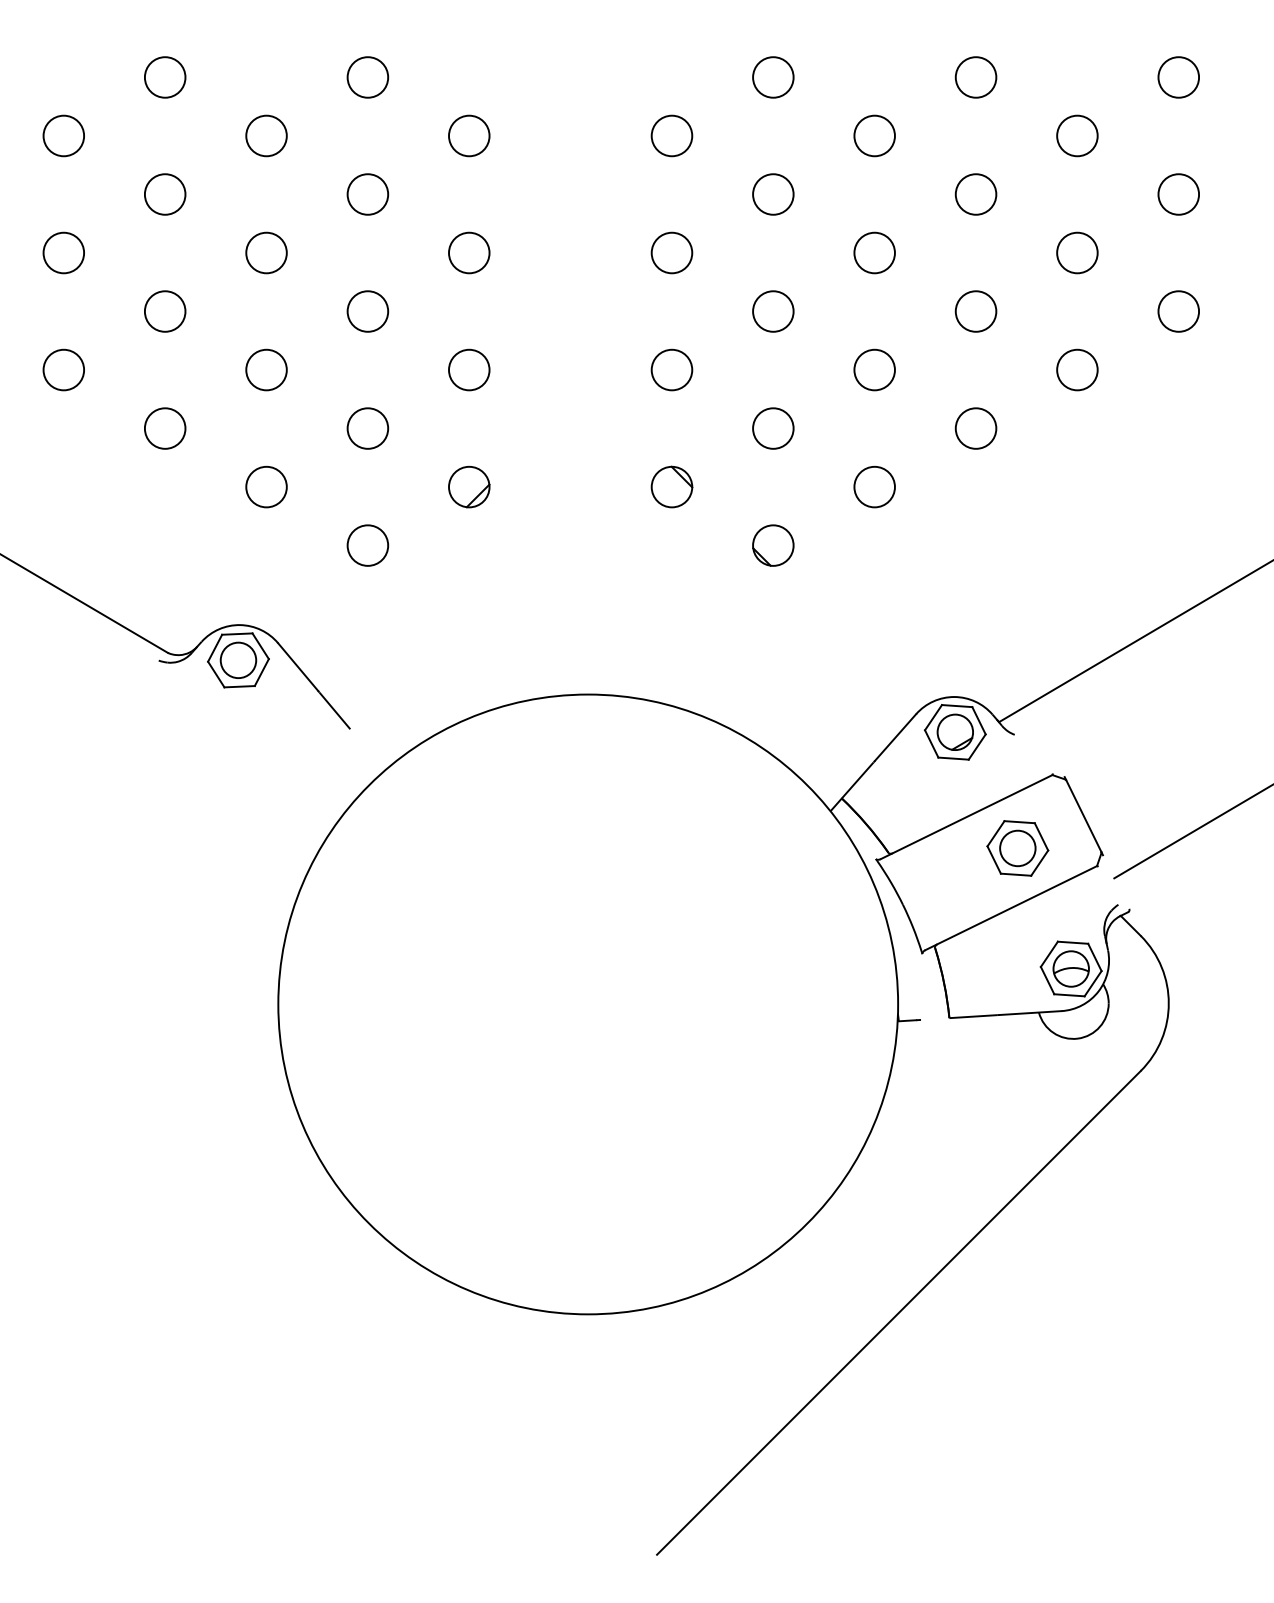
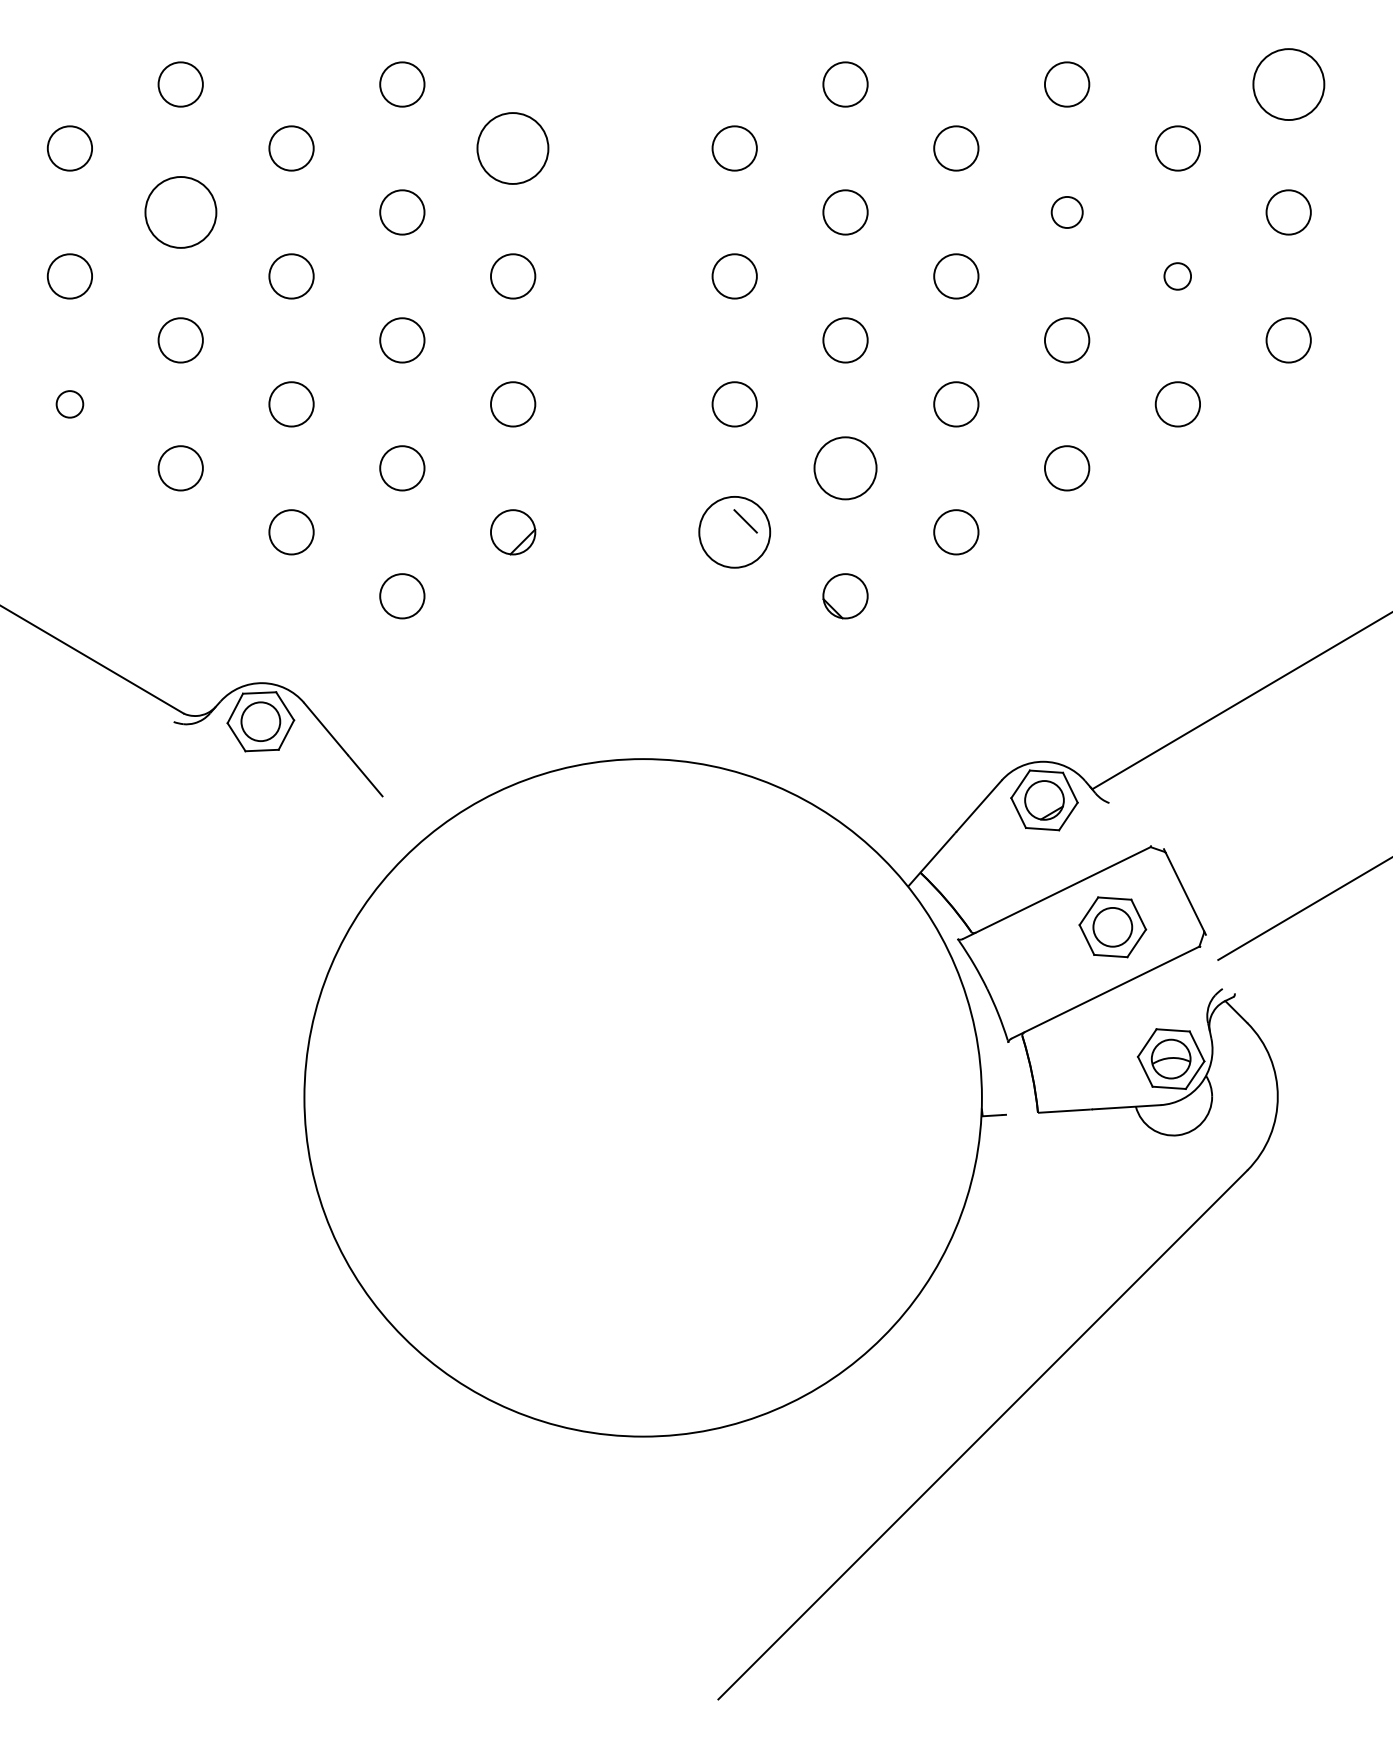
circle: (1178, 77) -> (1288, 84), size x1.6
circle: (469, 135) -> (513, 148), size x1.6
circle: (164, 194) -> (180, 212), size x1.6
circle: (976, 194) -> (1067, 212), size x0.7
circle: (1077, 253) -> (1177, 276), size x0.6
circle: (63, 370) -> (69, 404), size x0.6
circle: (773, 428) -> (845, 468), size x1.4
circle: (671, 487) -> (734, 532), size x1.6

